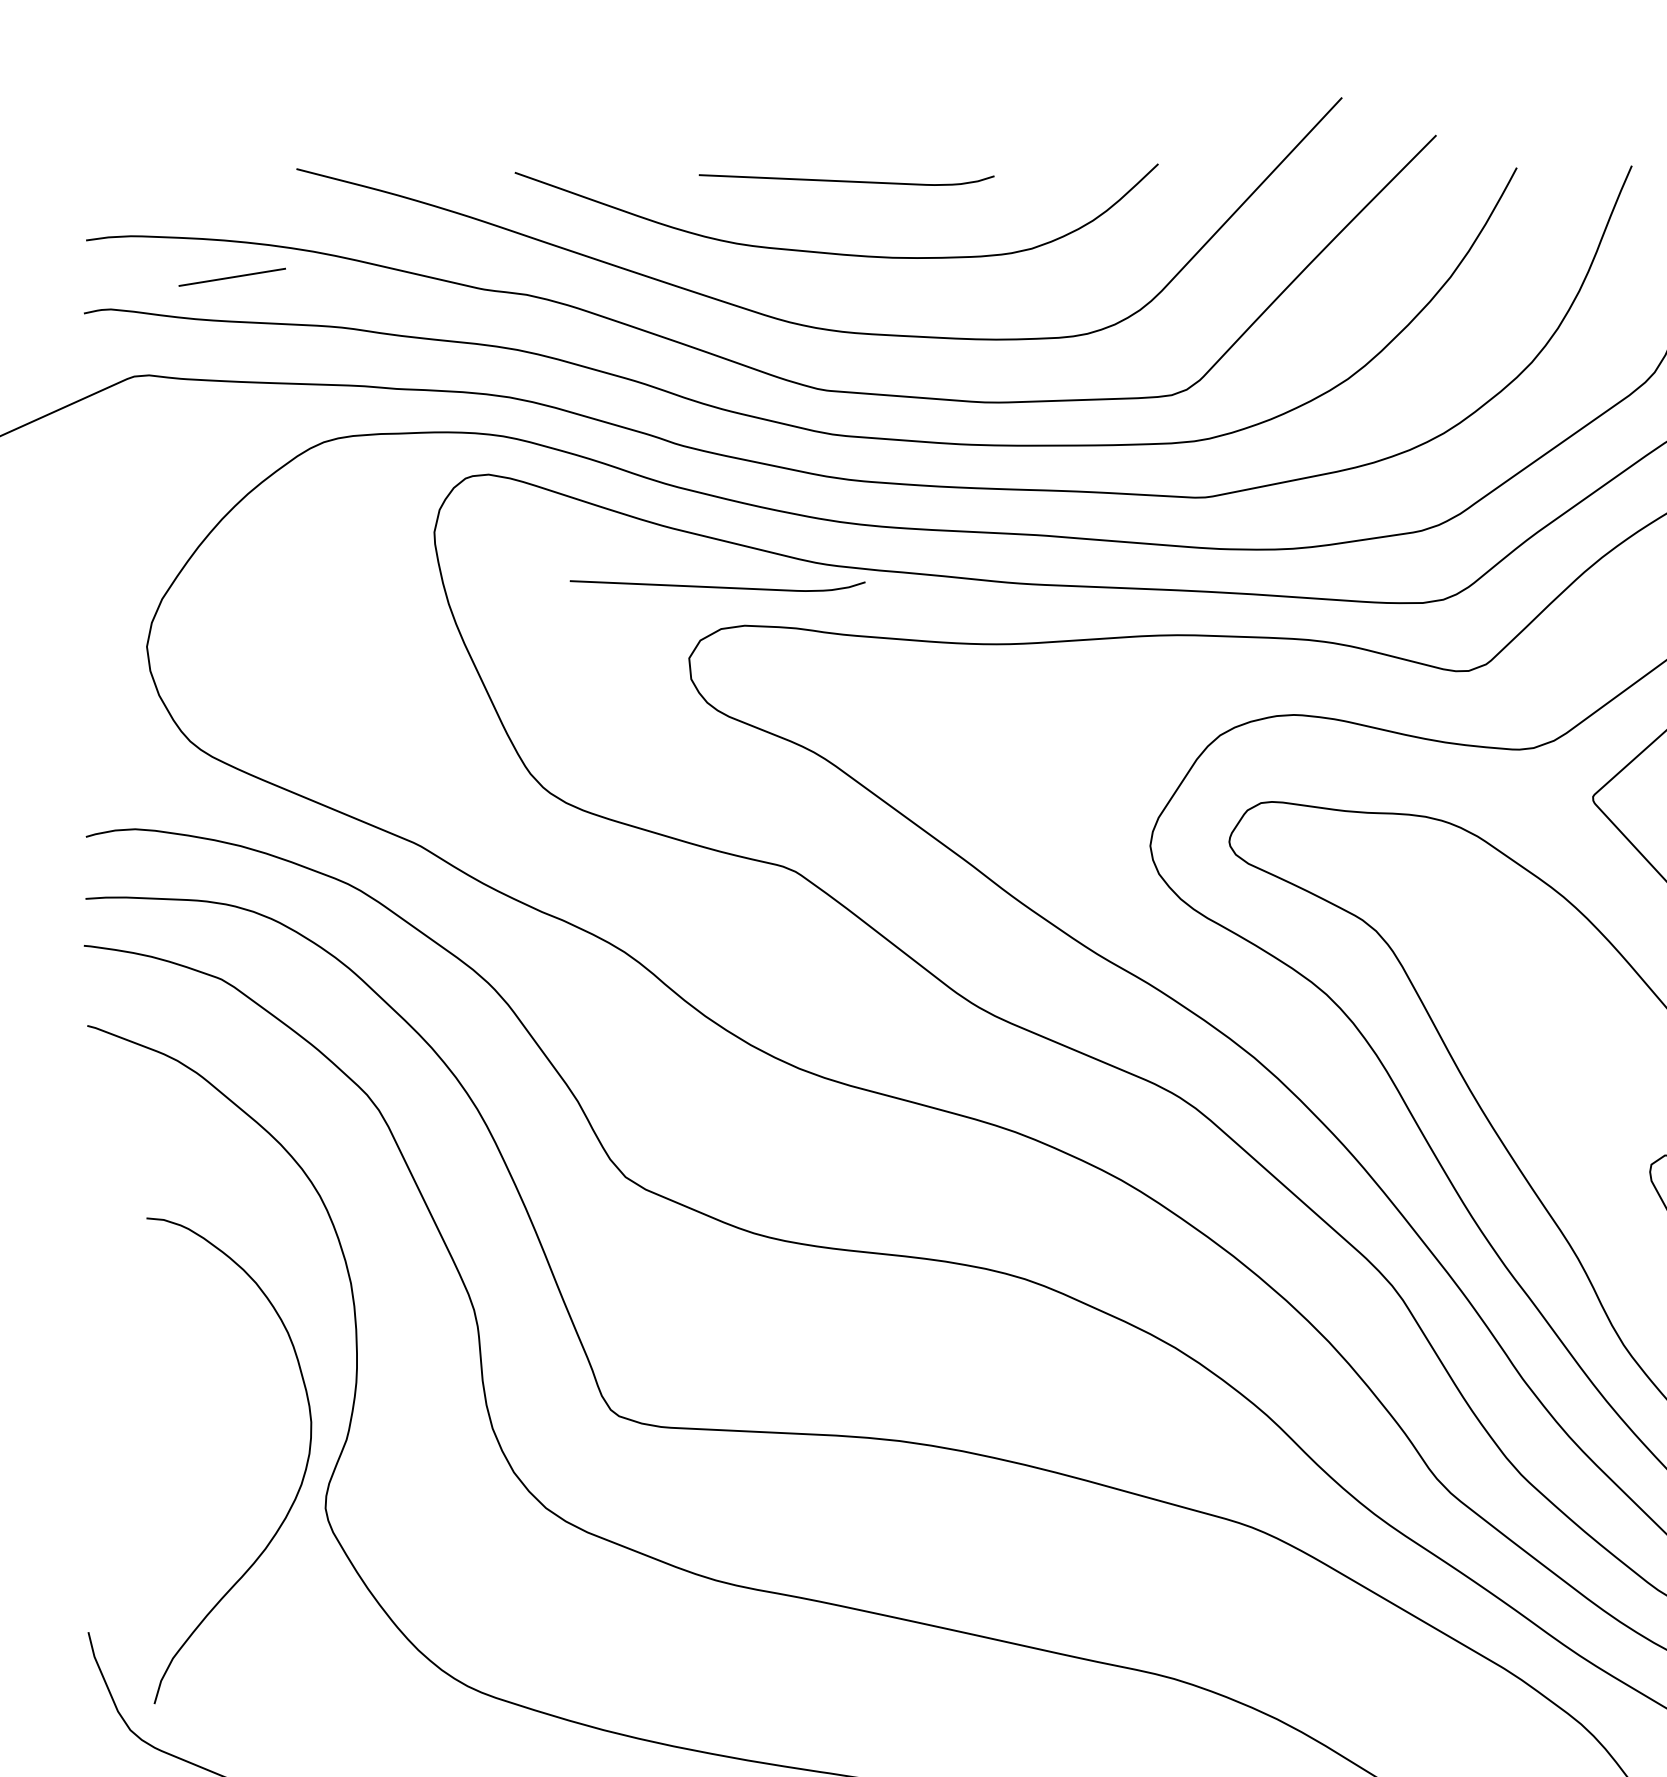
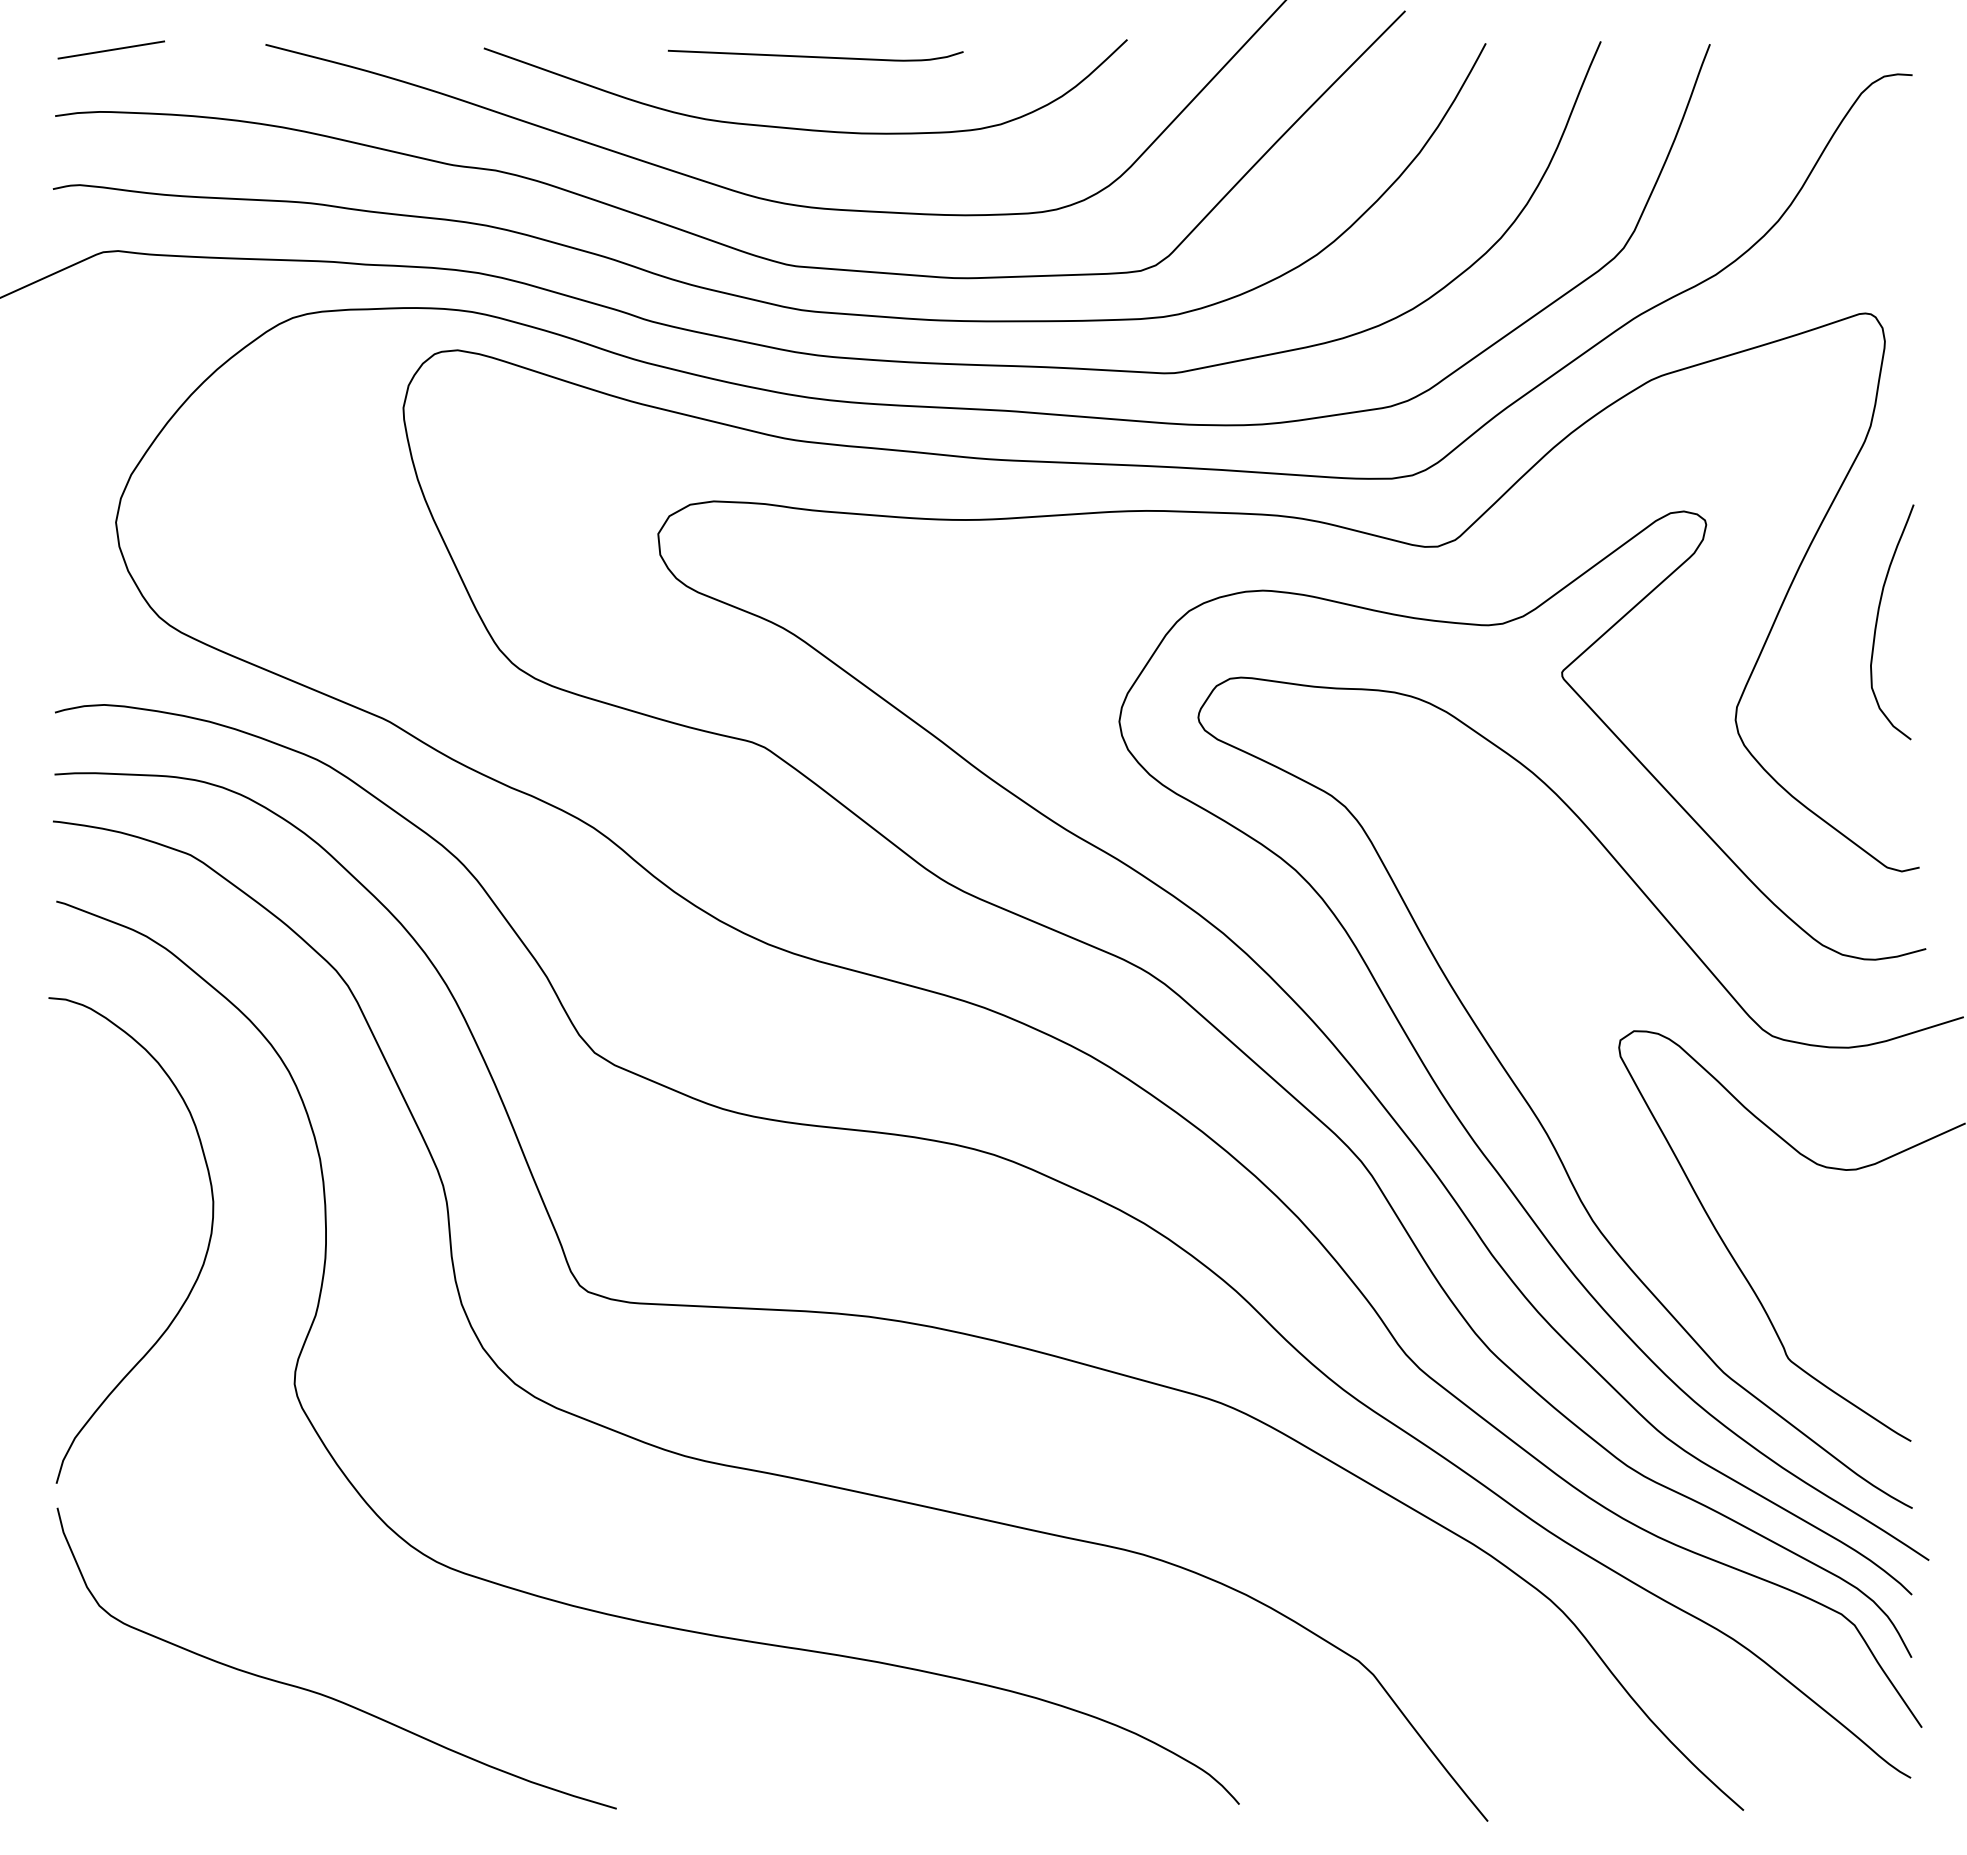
line: (231, 276) -> (110, 49), moved
curve: (717, 586) -> (686, 462), removed
curve: (298, 1488) -> (200, 1268), moved

